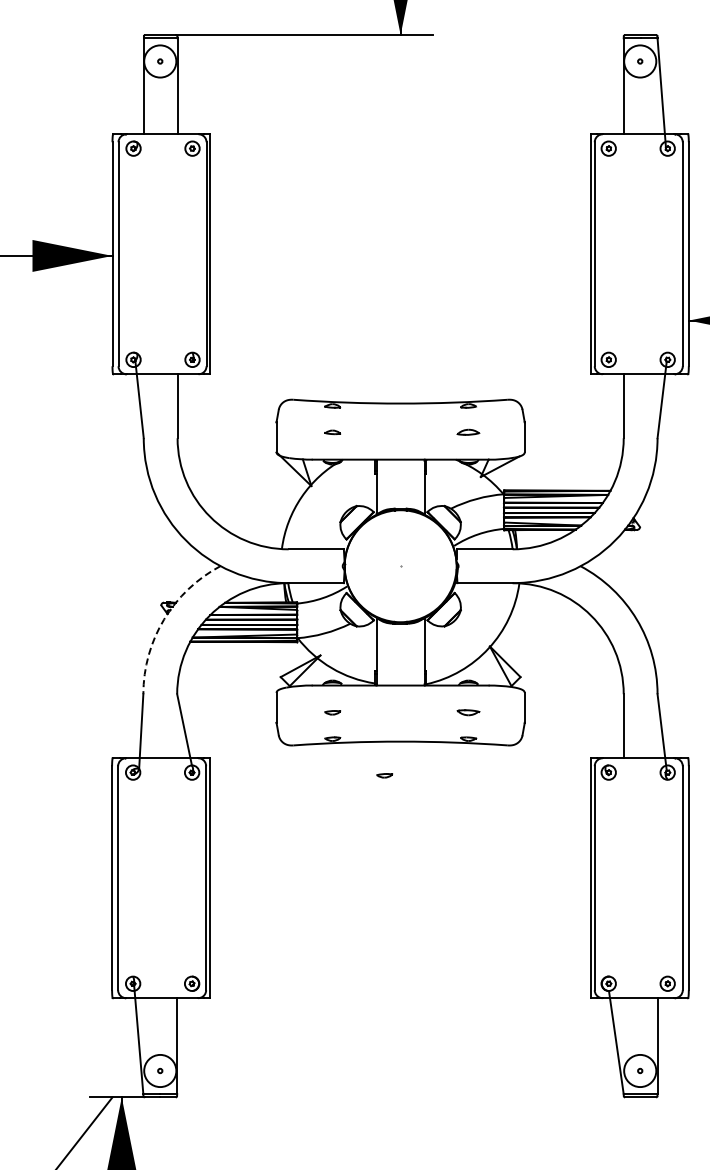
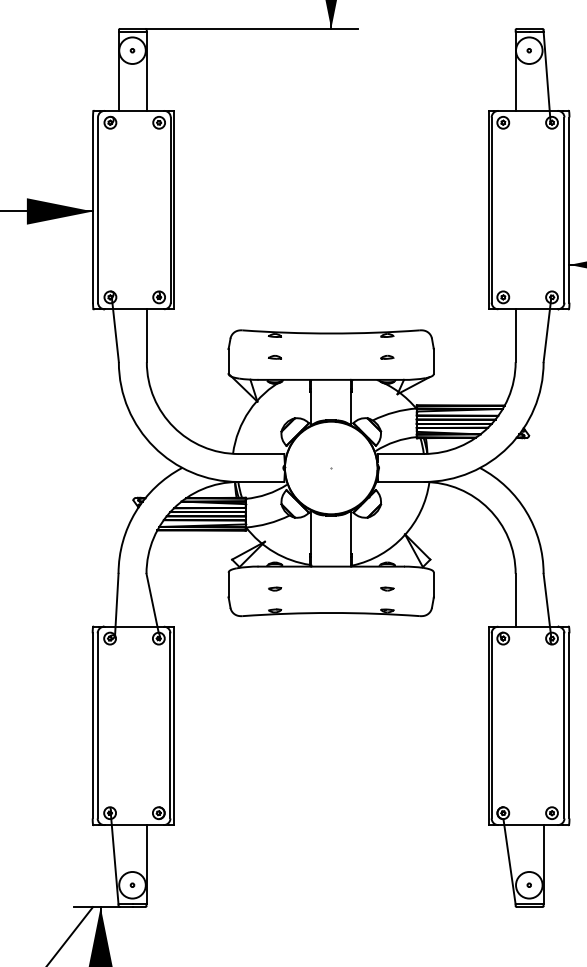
part: (468, 432) -> (387, 357), size x0.71
arc: (164, 619) -> (136, 512), dashed -> solid
part: (468, 712) -> (387, 588), size x0.71
part: (384, 775) -> (317, 640), removed

